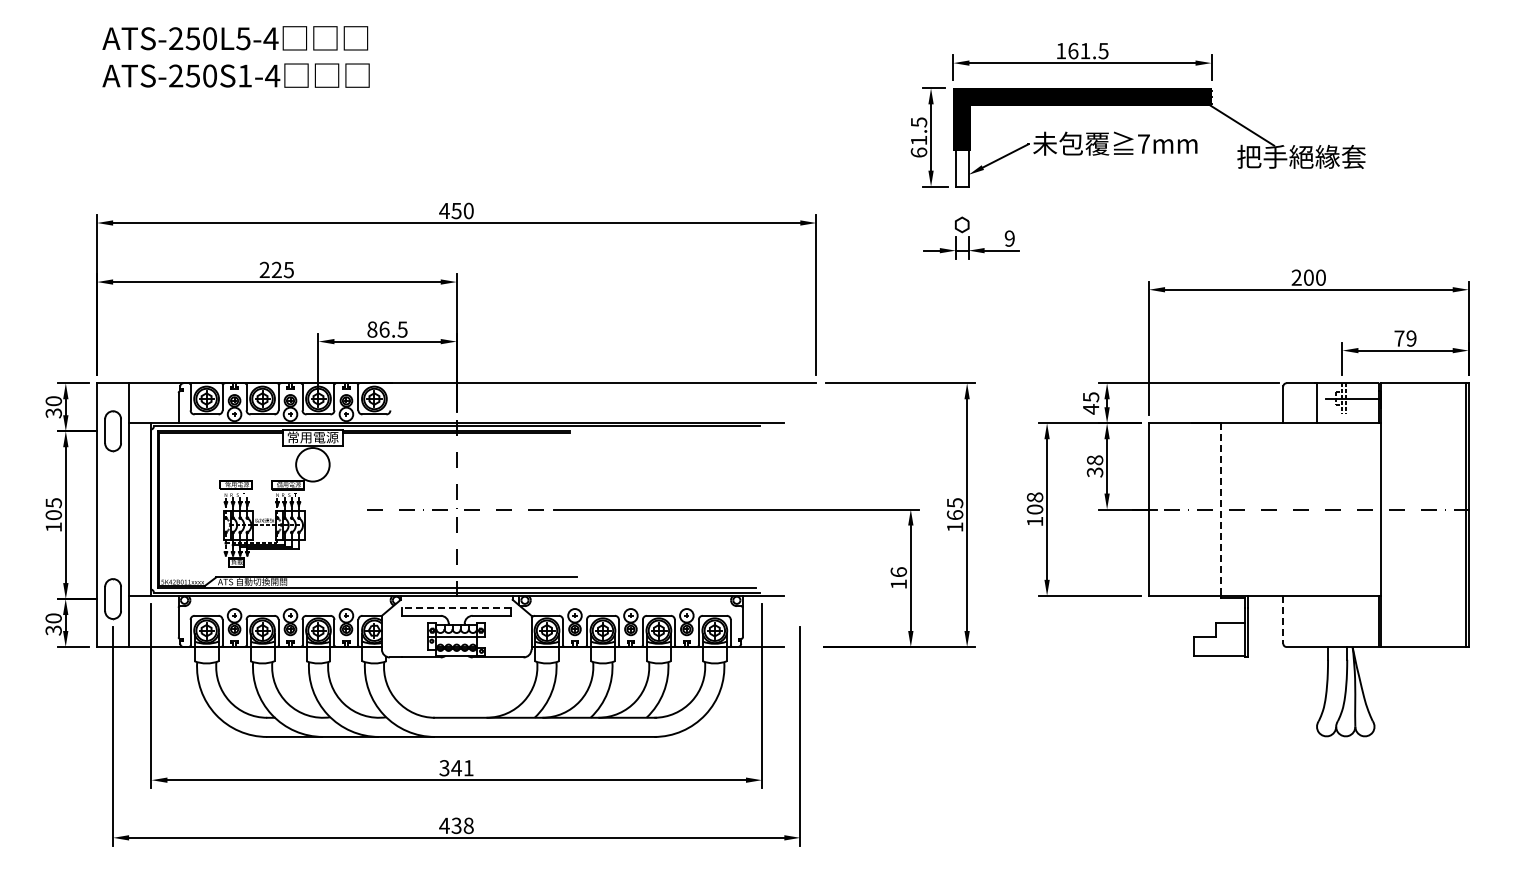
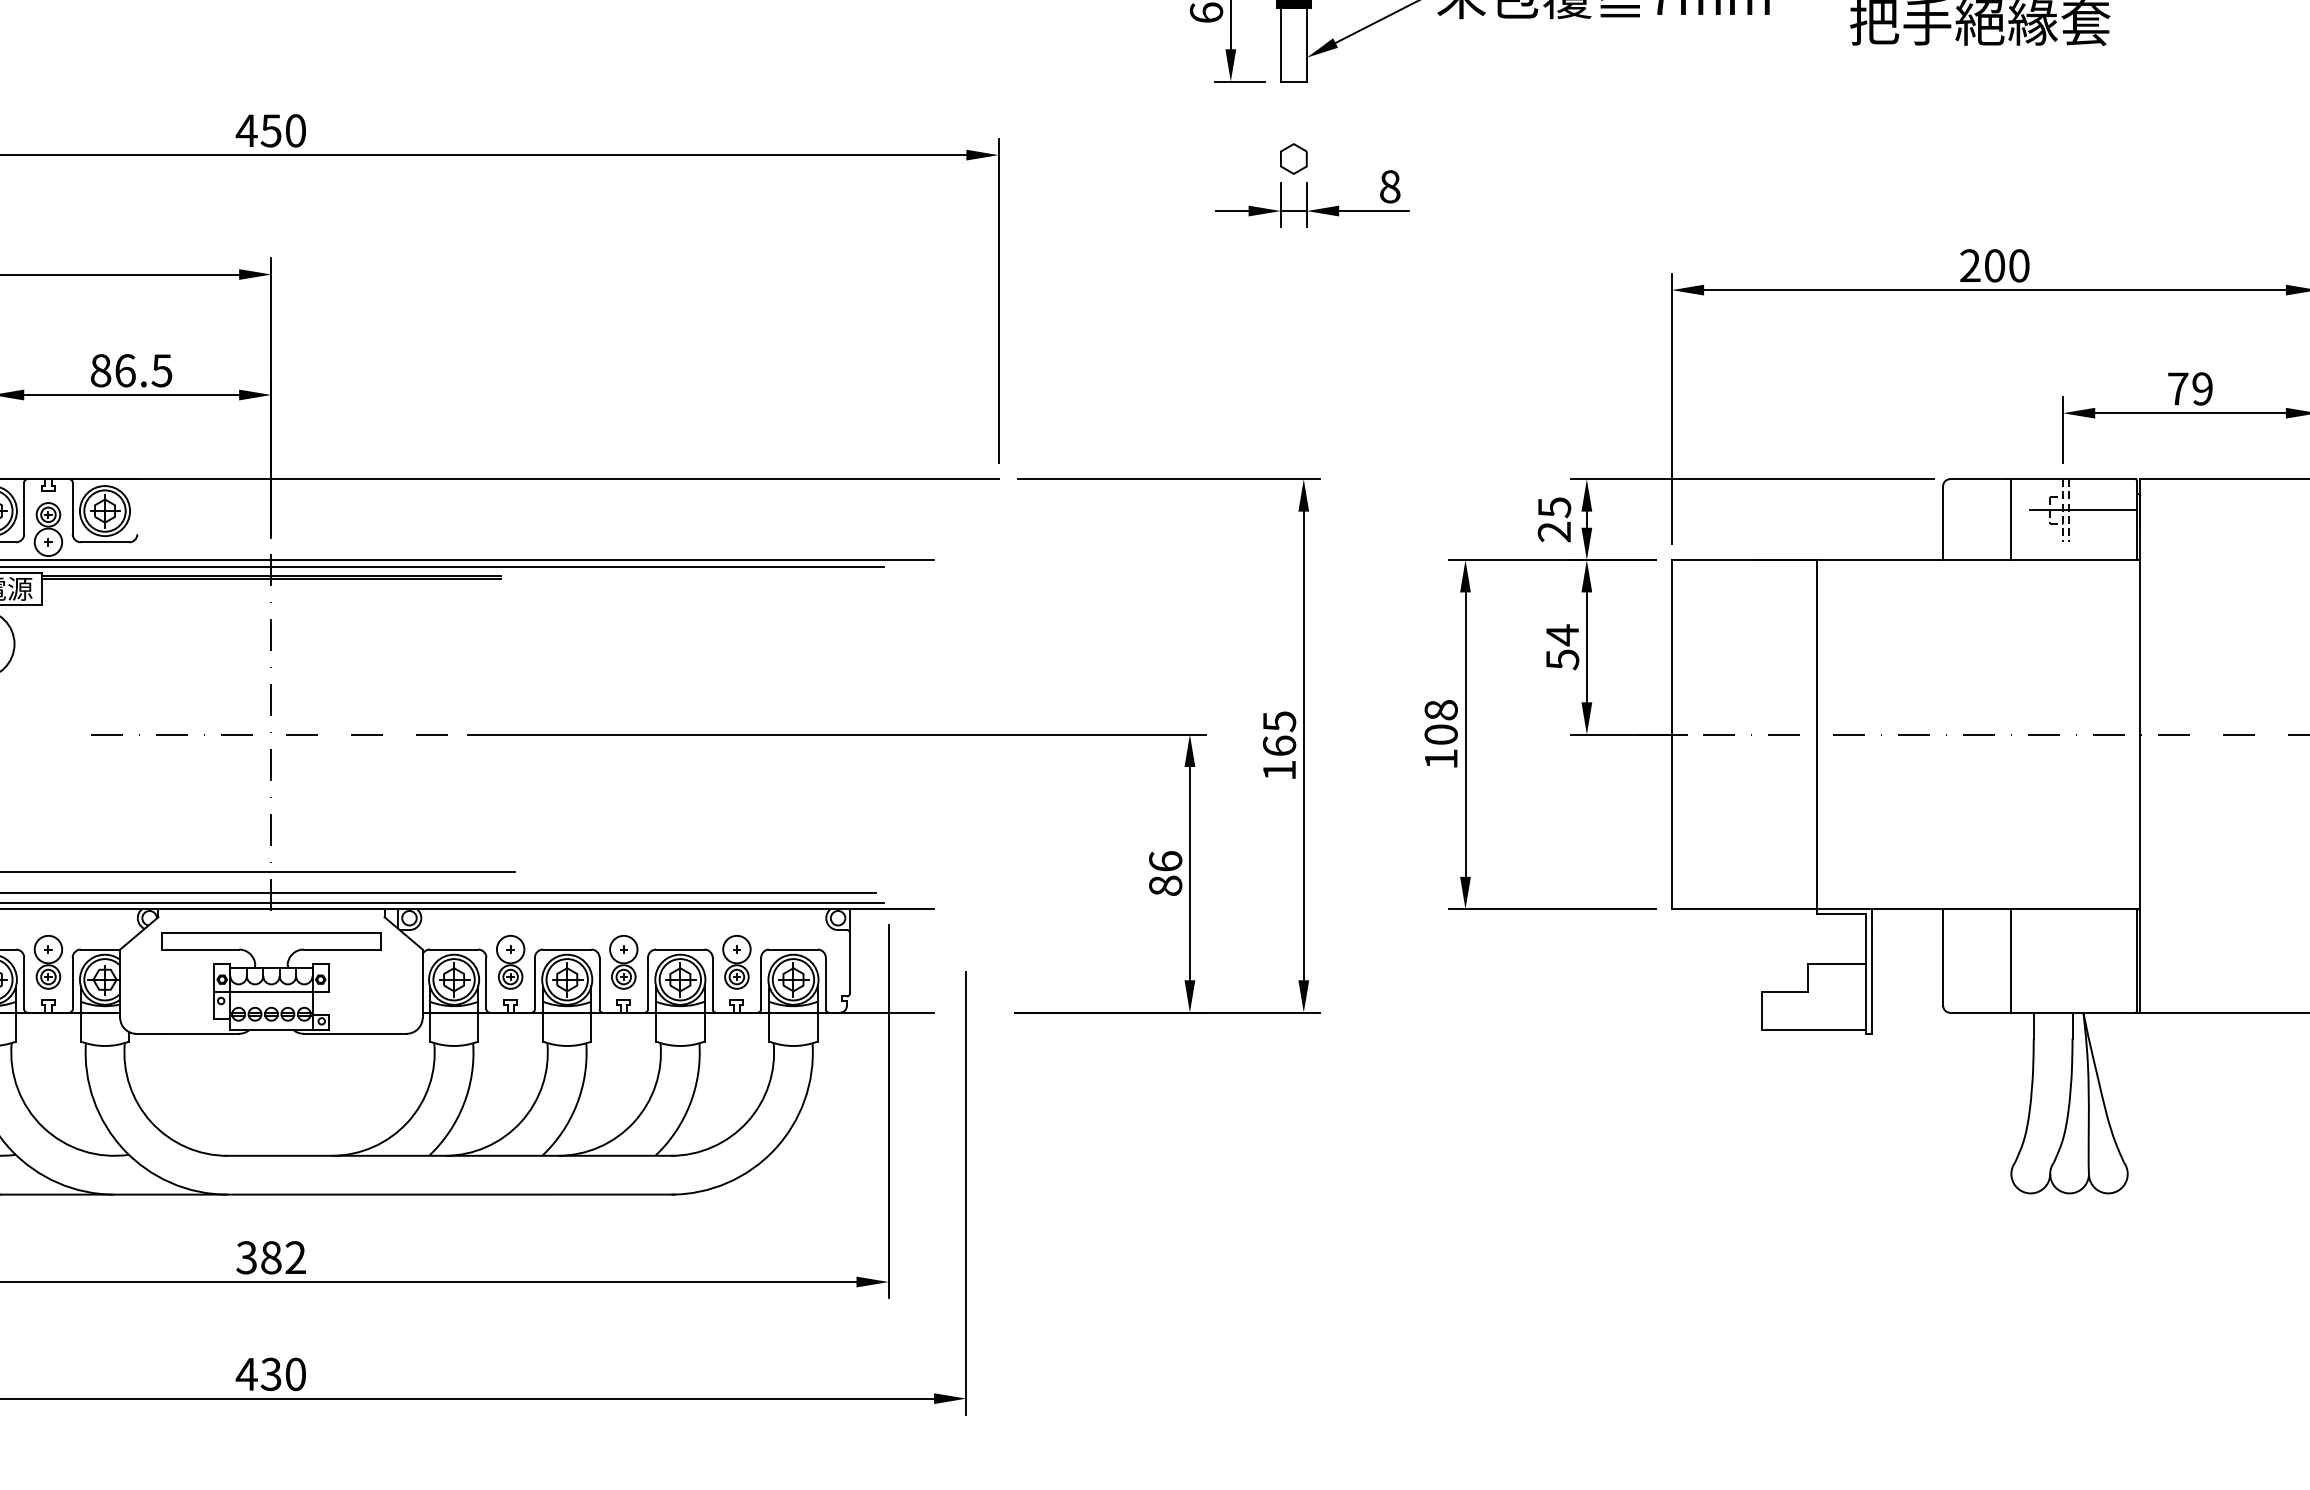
text: (1009, 238) -> (1389, 186), 9 -> 8
text: (1090, 409) -> (1553, 532), 45 -> 25
text: (1094, 465) -> (1561, 645), 38 -> 54
line: (1220, 510) -> (1816, 736), dashed -> solid
text: (898, 584) -> (1164, 886), 16 -> 86
line: (456, 607) -> (271, 932), dashed -> solid
line: (1283, 619) -> (1943, 957), dashed -> solid
line: (1316, 620) -> (2010, 959), added
text: (462, 768) -> (283, 1258), 341 -> 382
text: (468, 825) -> (295, 1373), 438 -> 430

